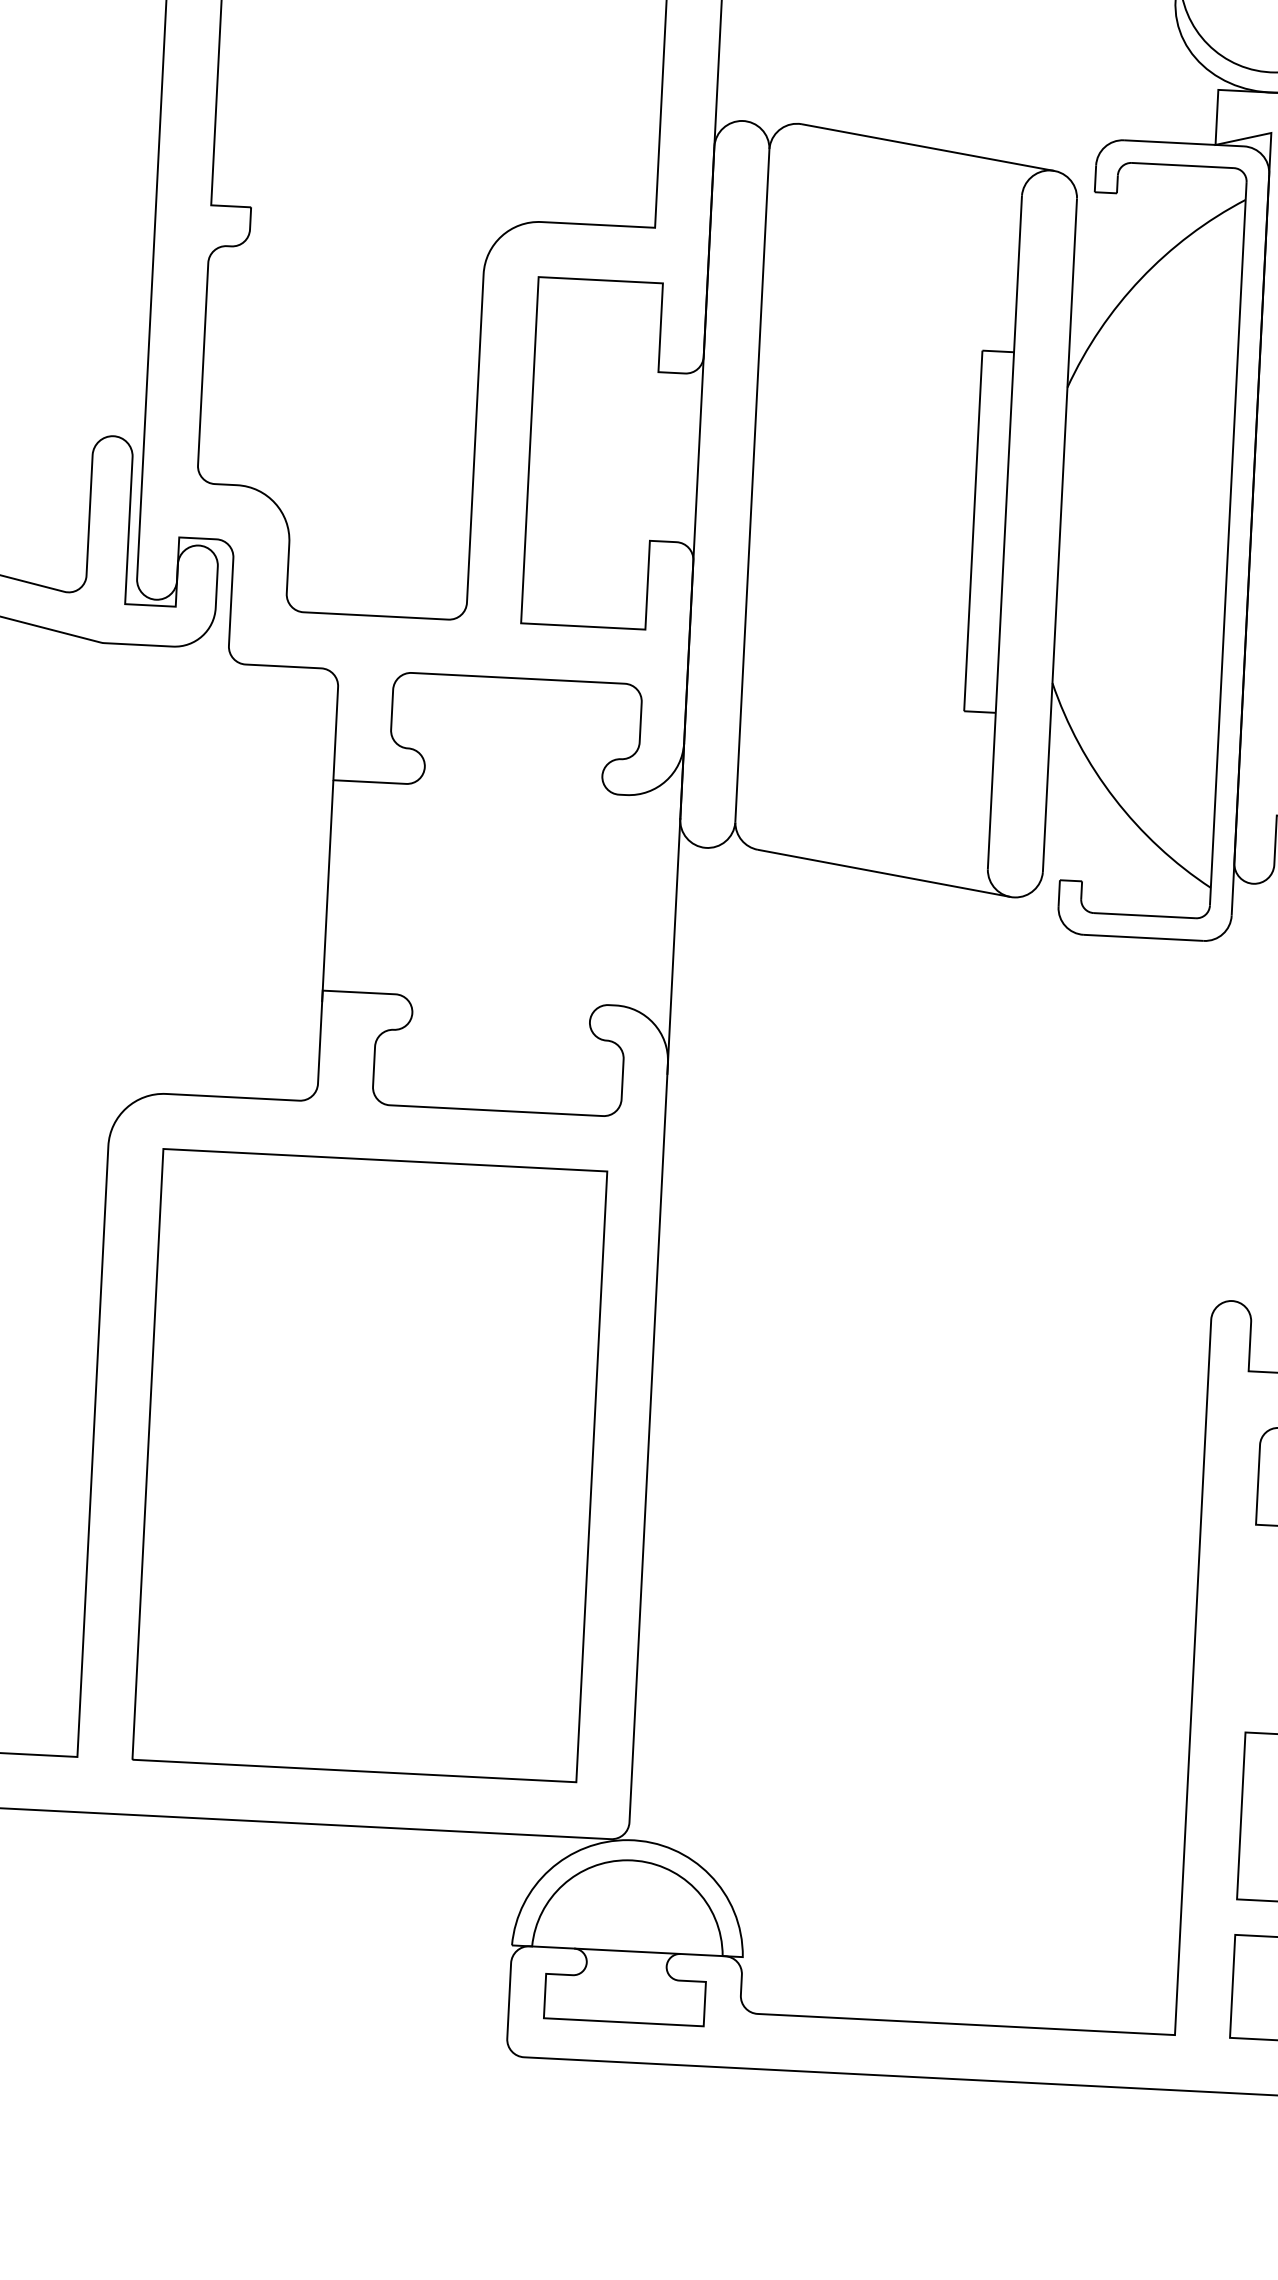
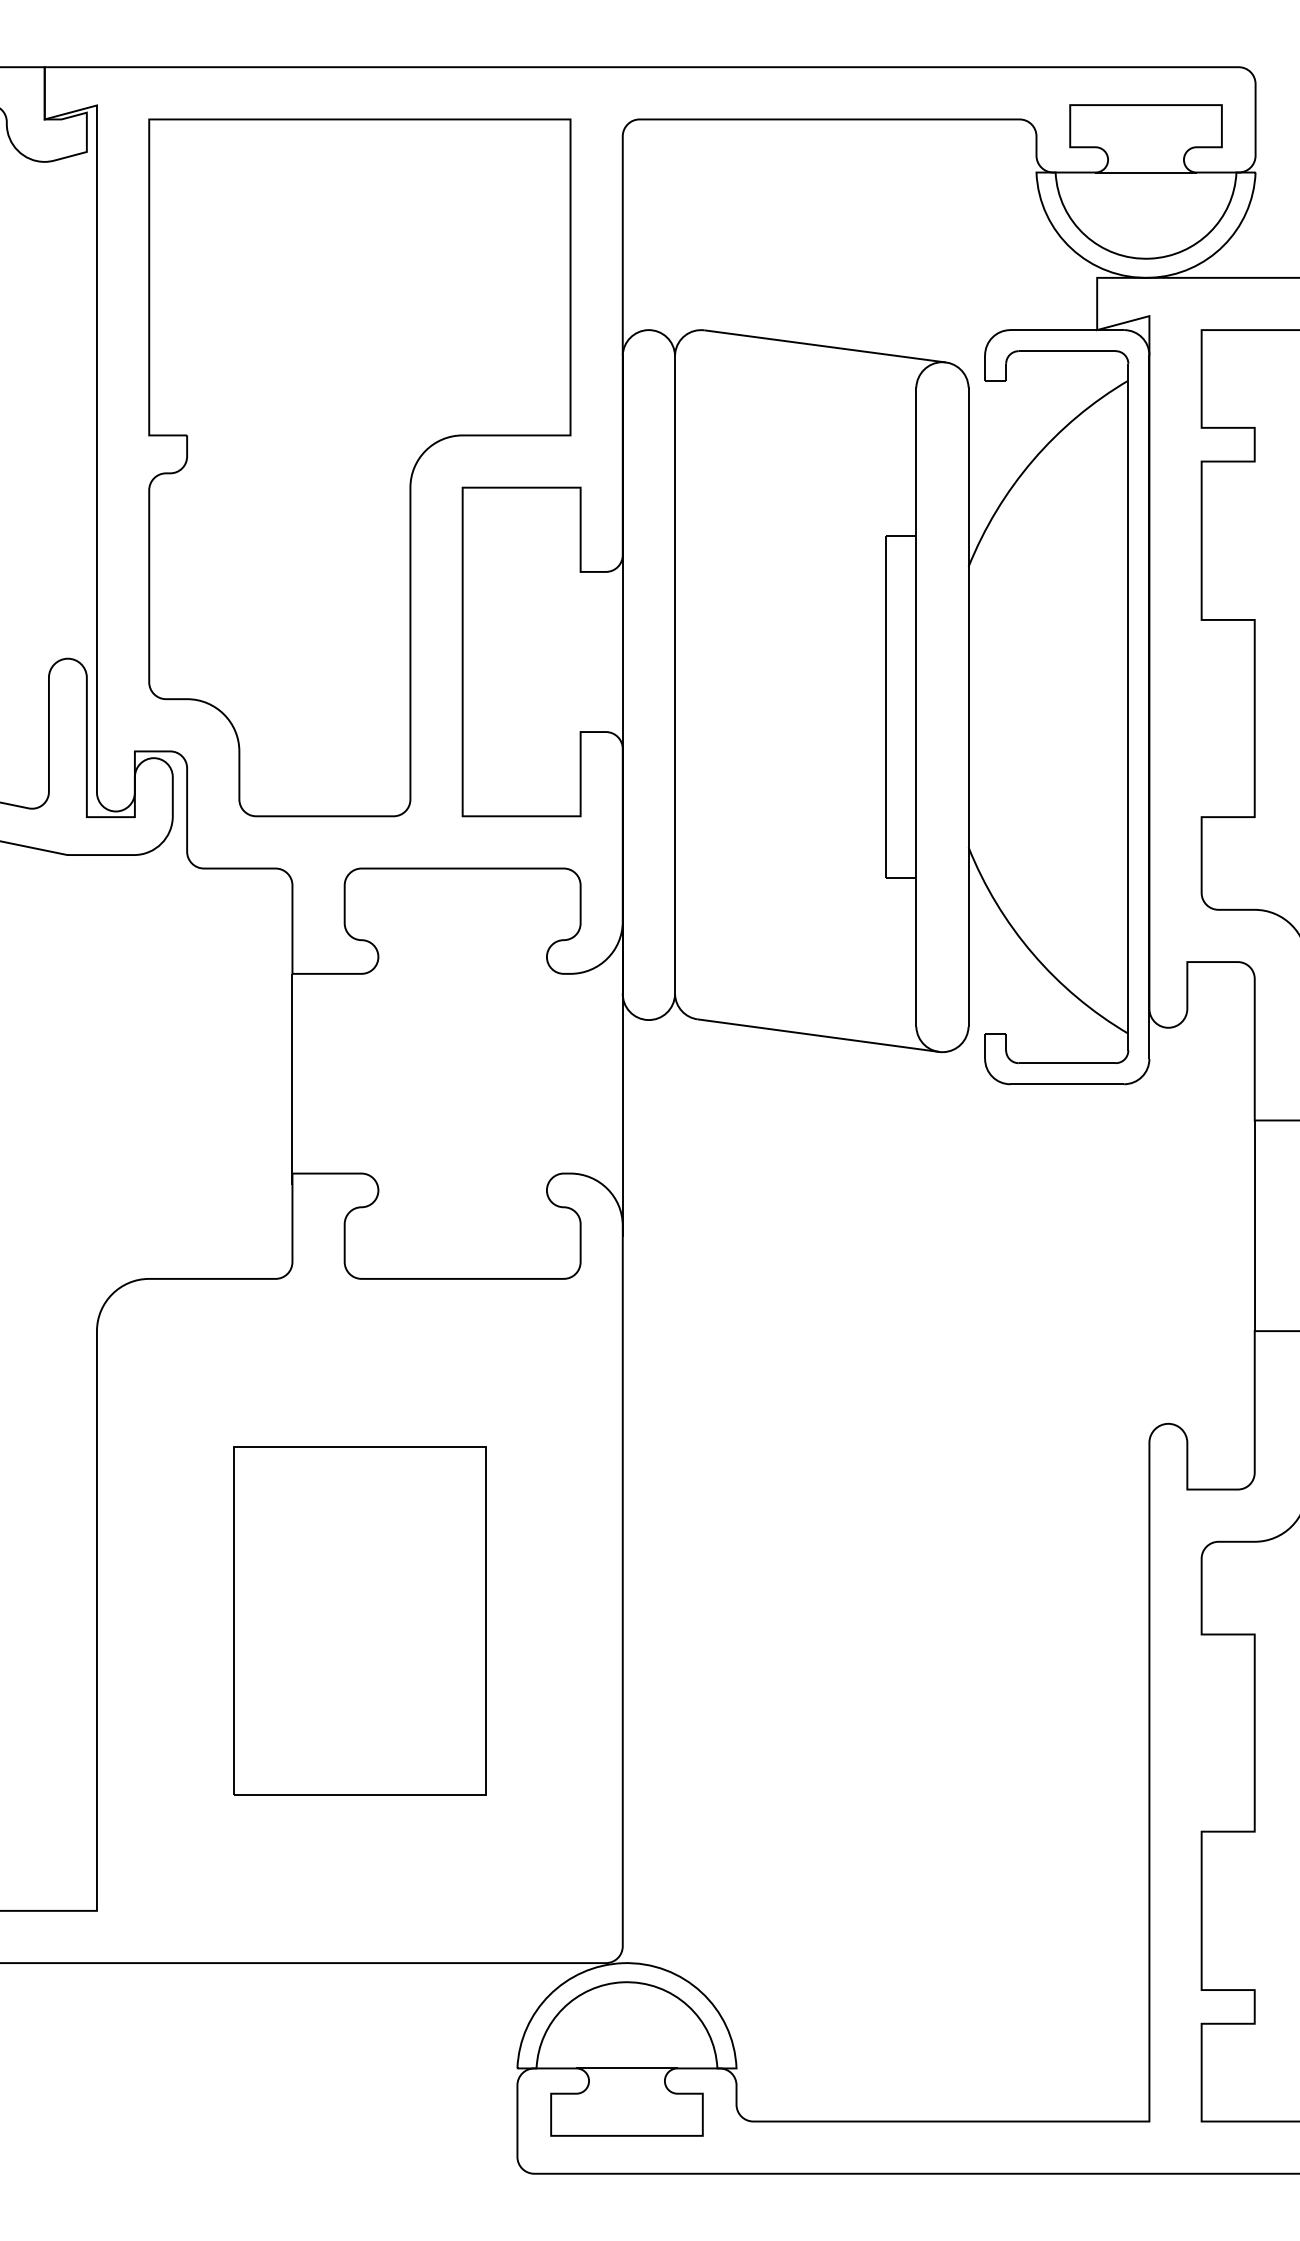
part: (369, 1465) -> (359, 1620), size x0.6

